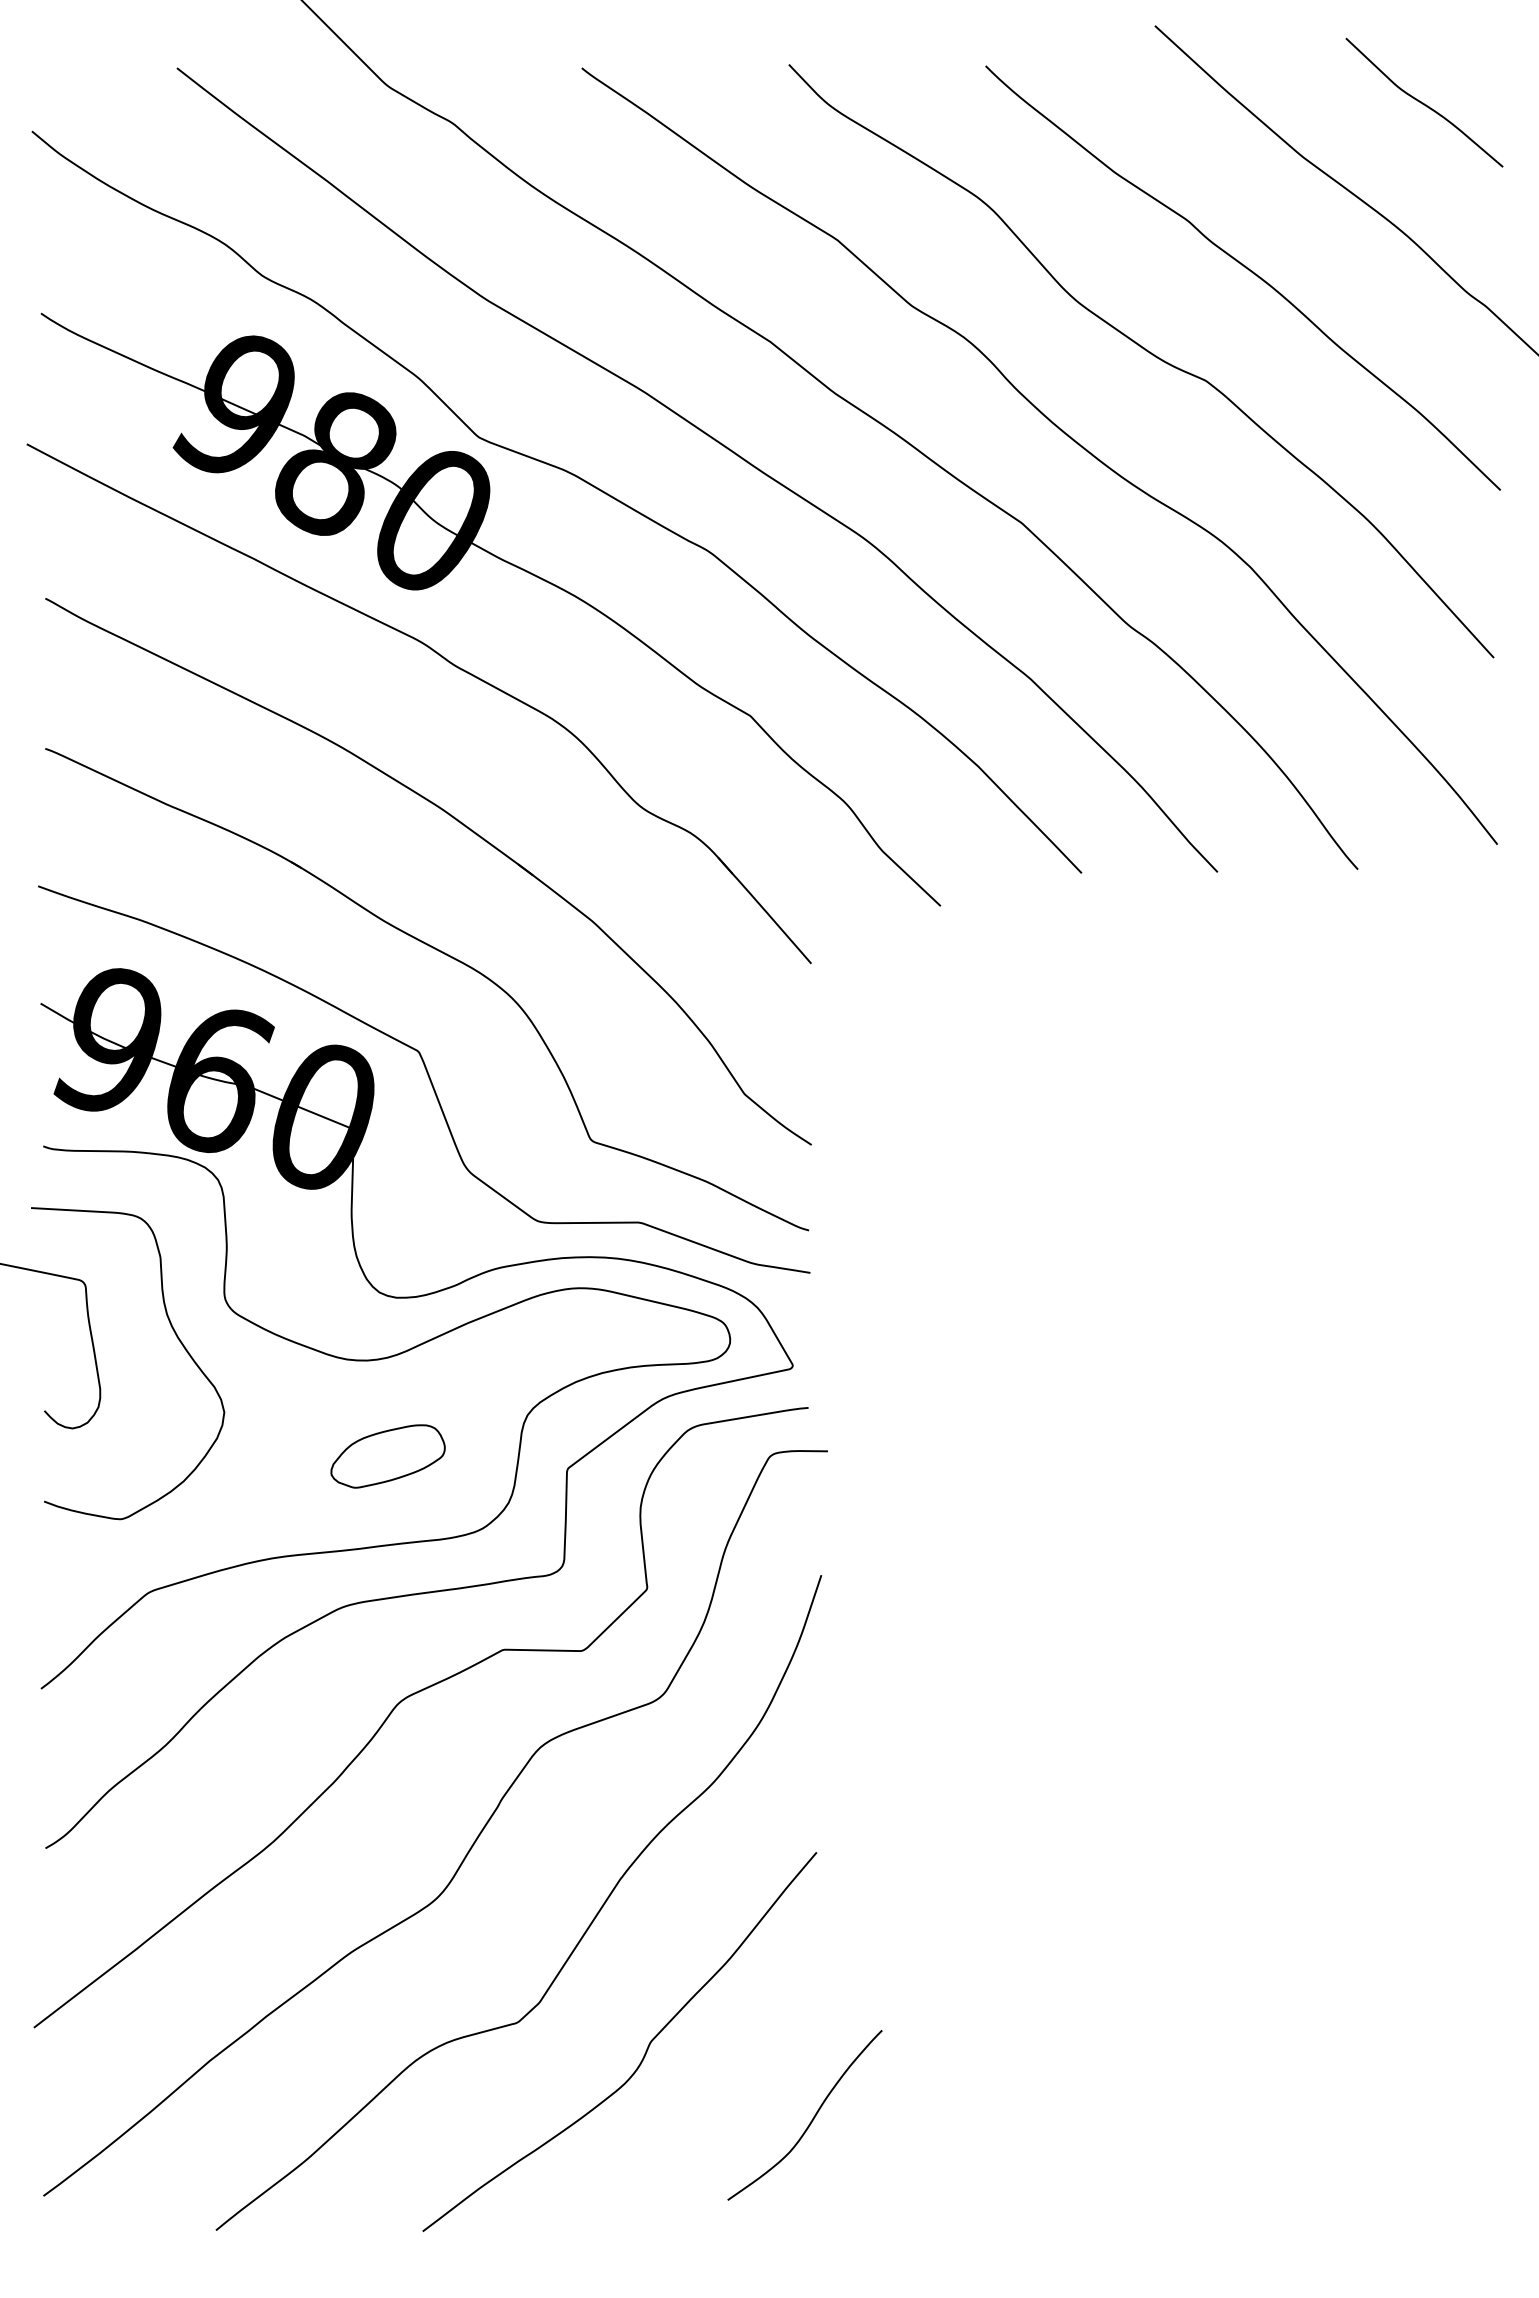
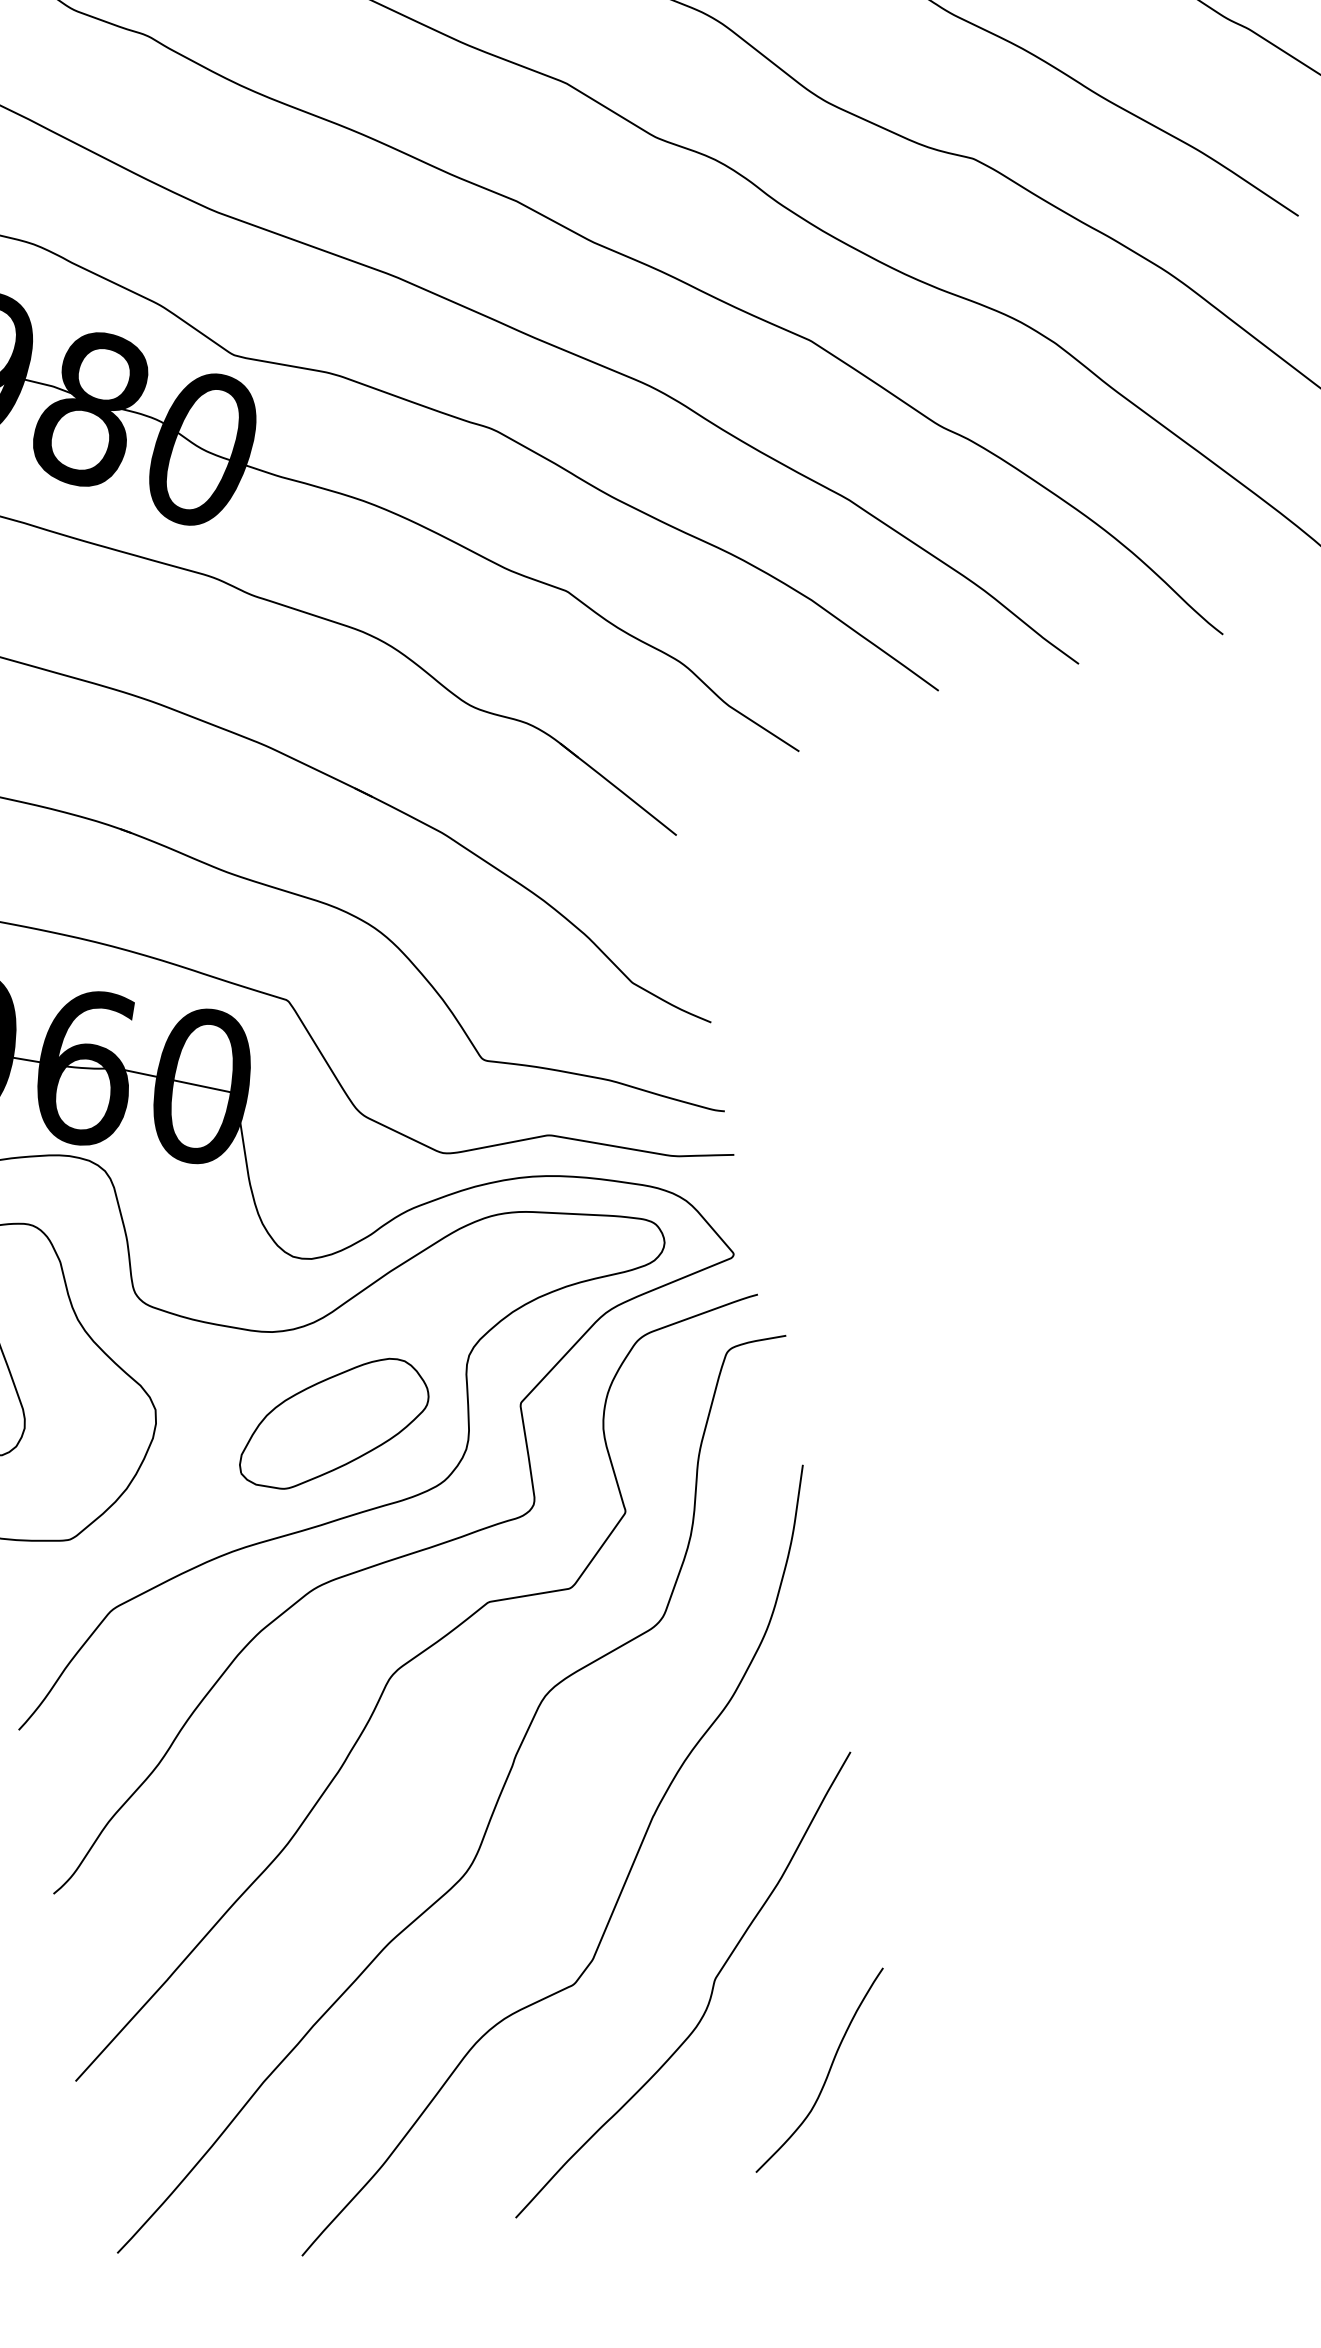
part: (387, 1456) -> (332, 1424), size x1.67
curve: (810, 2121) -> (826, 2075), moved

